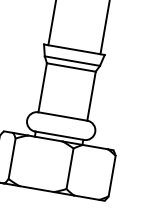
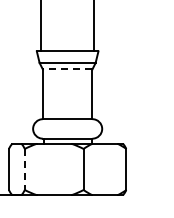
line: (71, 67) -> (67, 69), solid -> dashed
line: (11, 158) -> (24, 169), solid -> dashed

